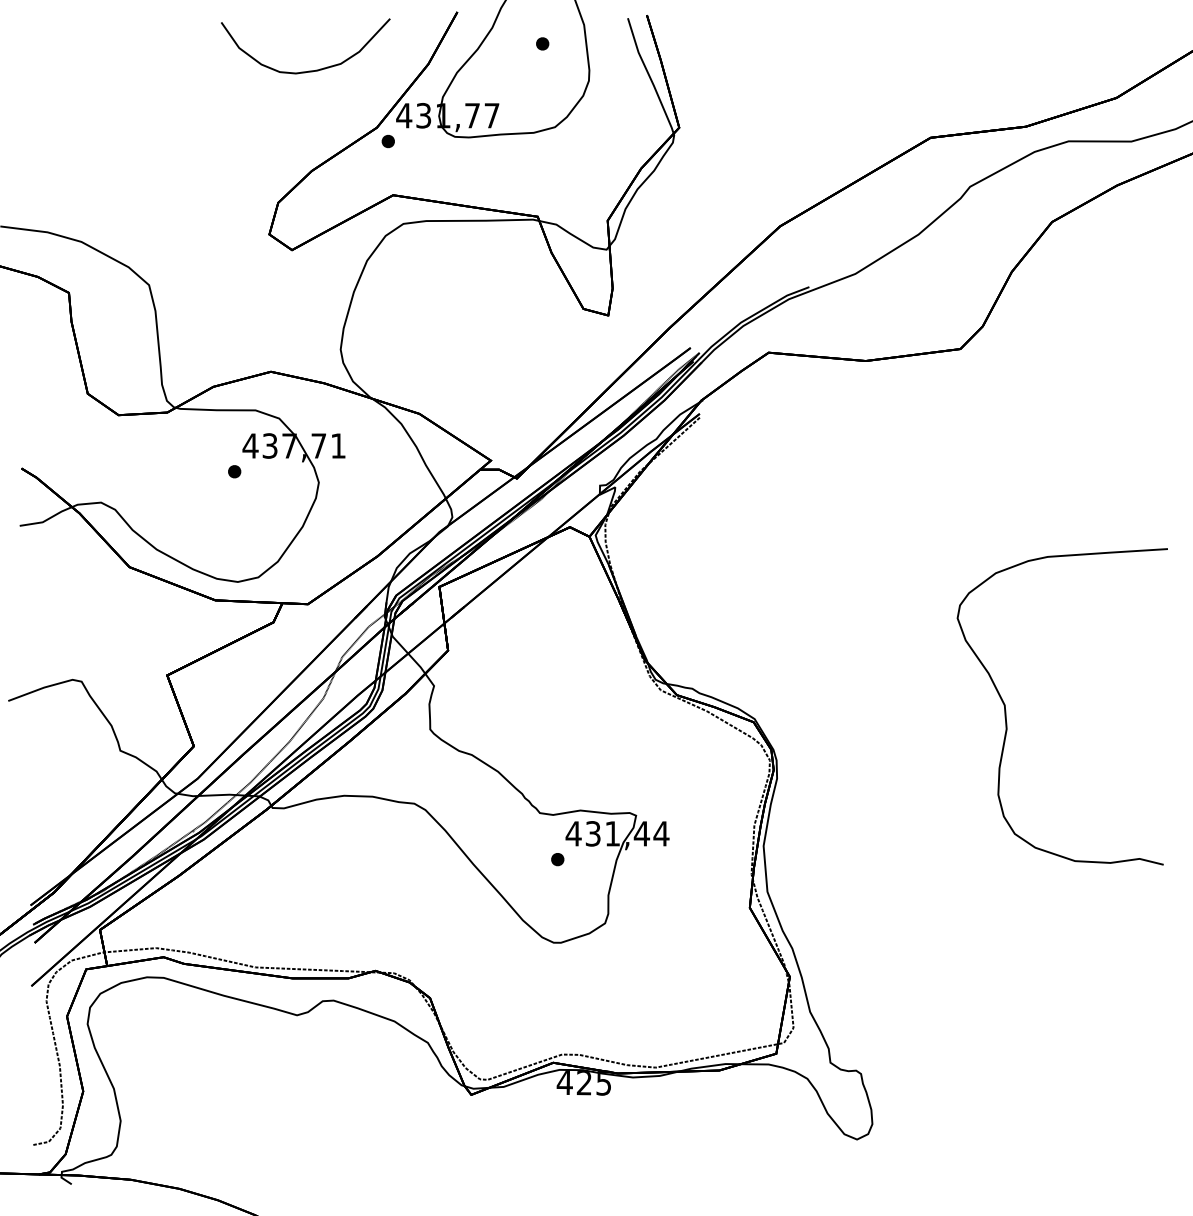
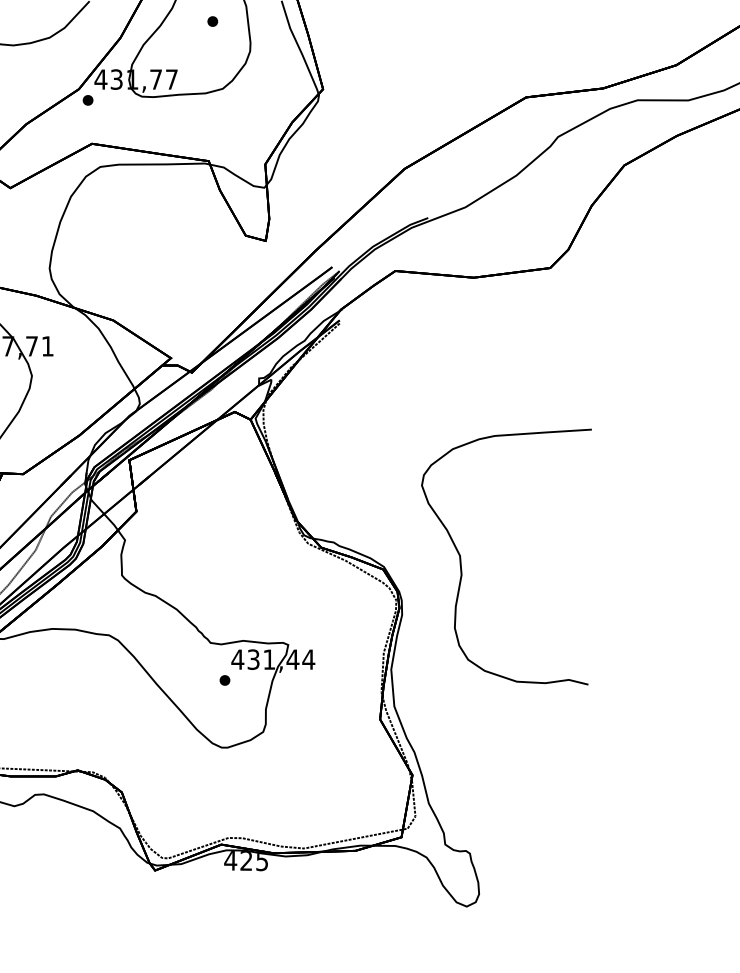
curve: (1006, 710) -> (461, 560), moved

